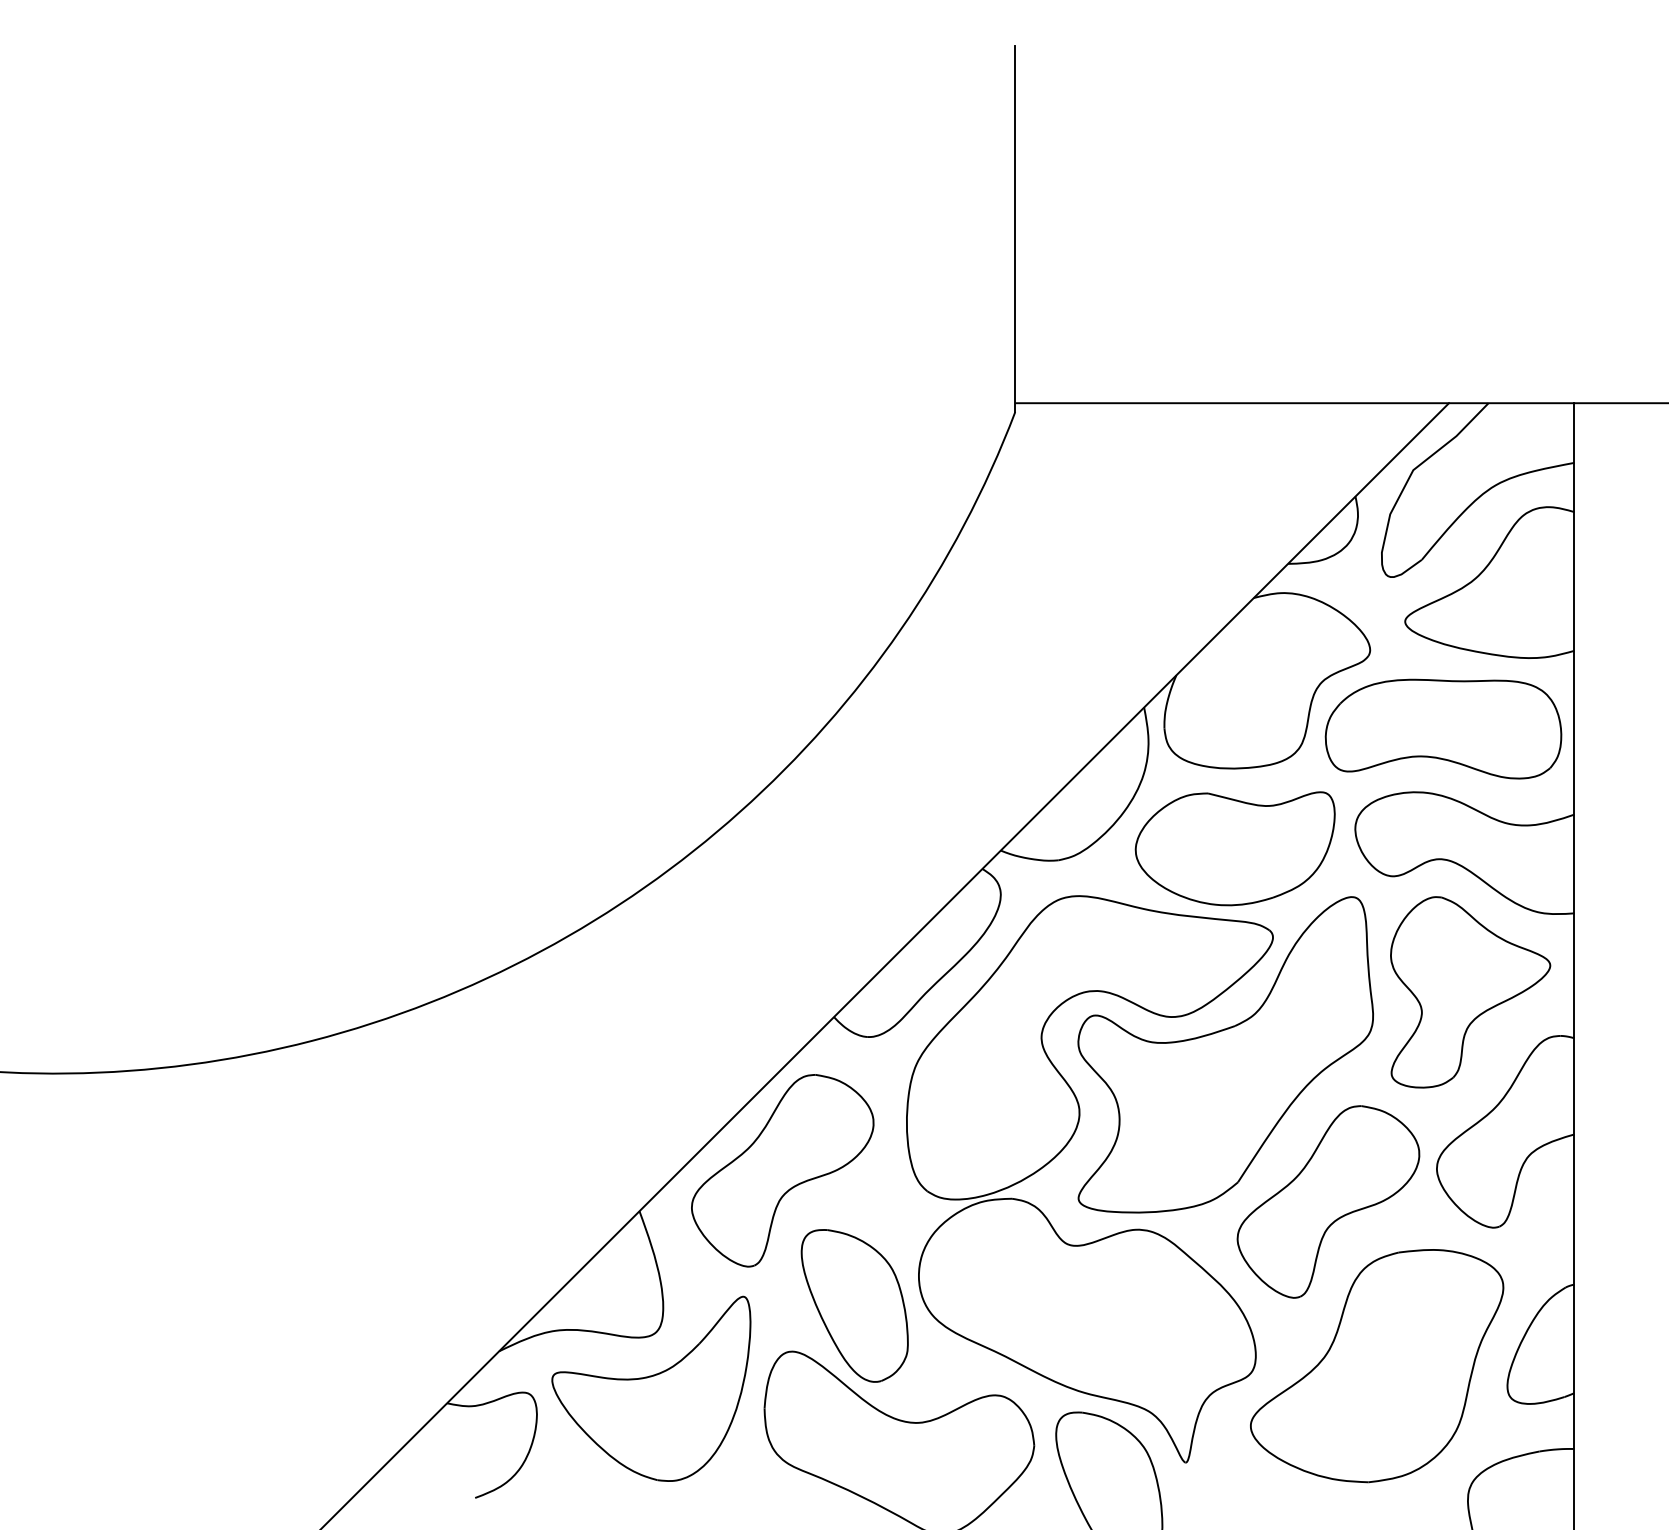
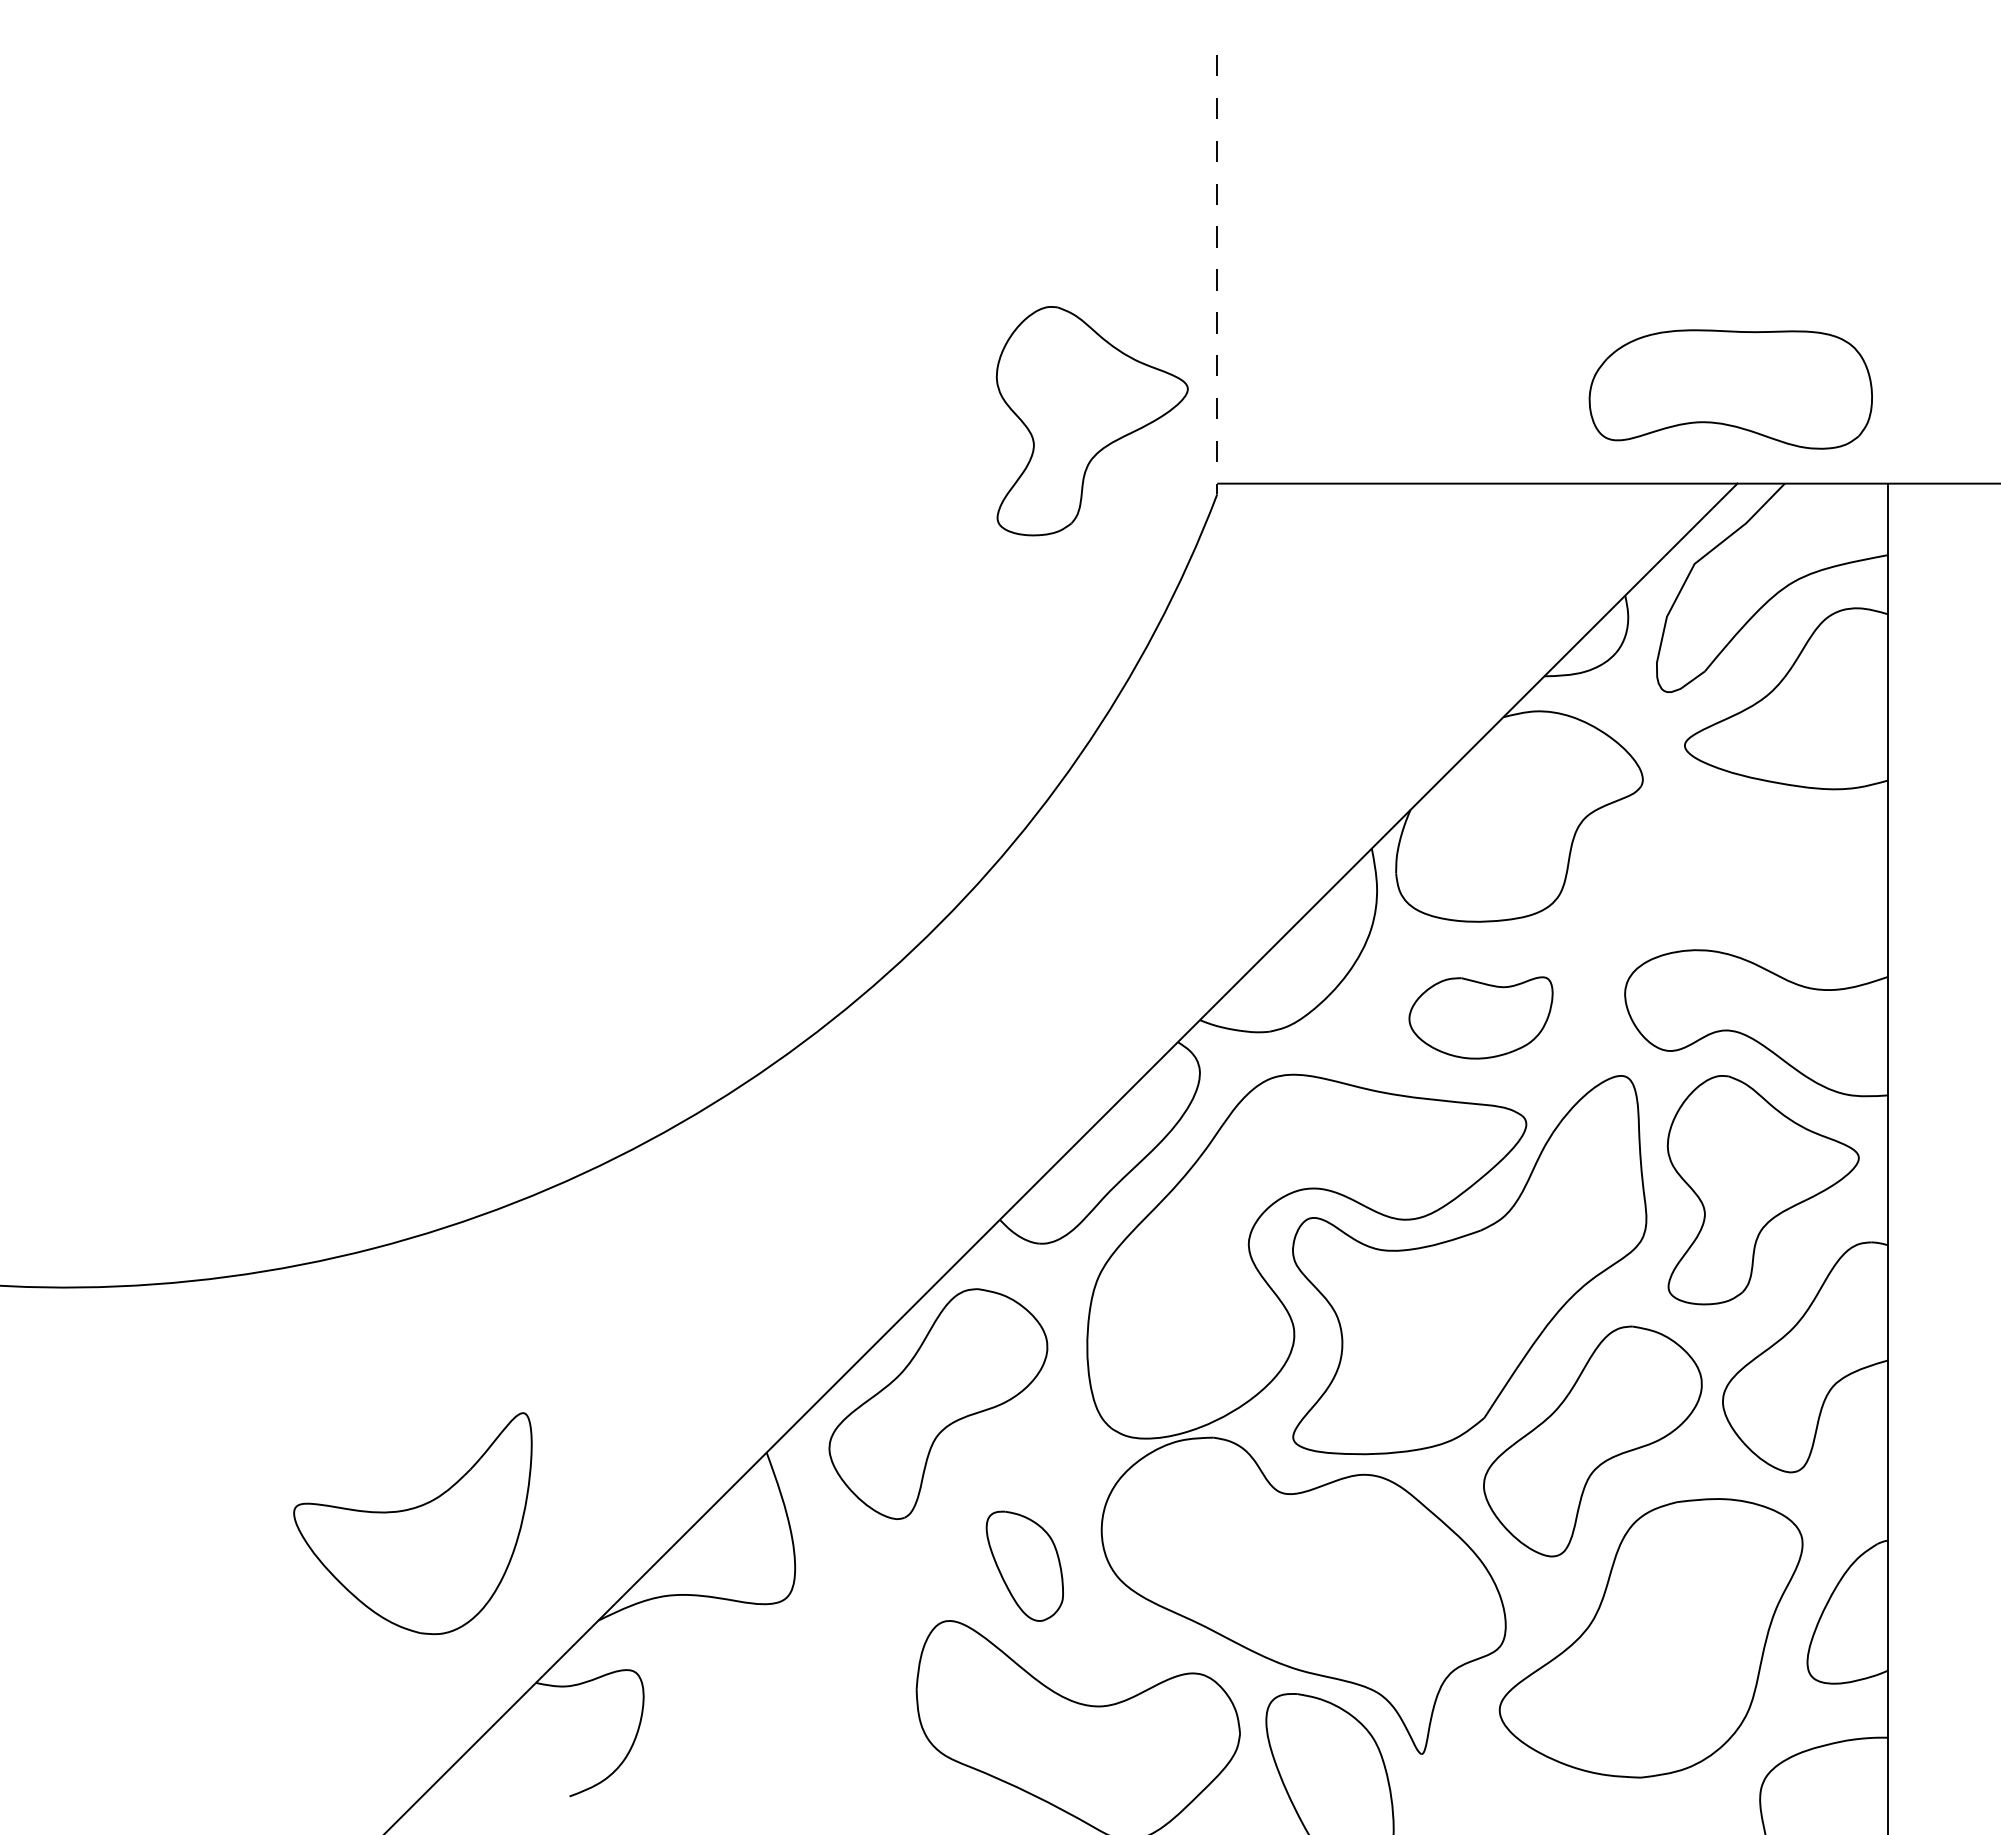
line: (1015, 228) -> (1217, 274), solid -> dashed
part: (910, 351) -> (1091, 421), added
part: (1443, 729) -> (1730, 389), moved
part: (1234, 848) -> (1480, 1017), size x0.6
part: (854, 1306) -> (1024, 1566), size x0.6
part: (651, 1388) -> (412, 1523), moved

